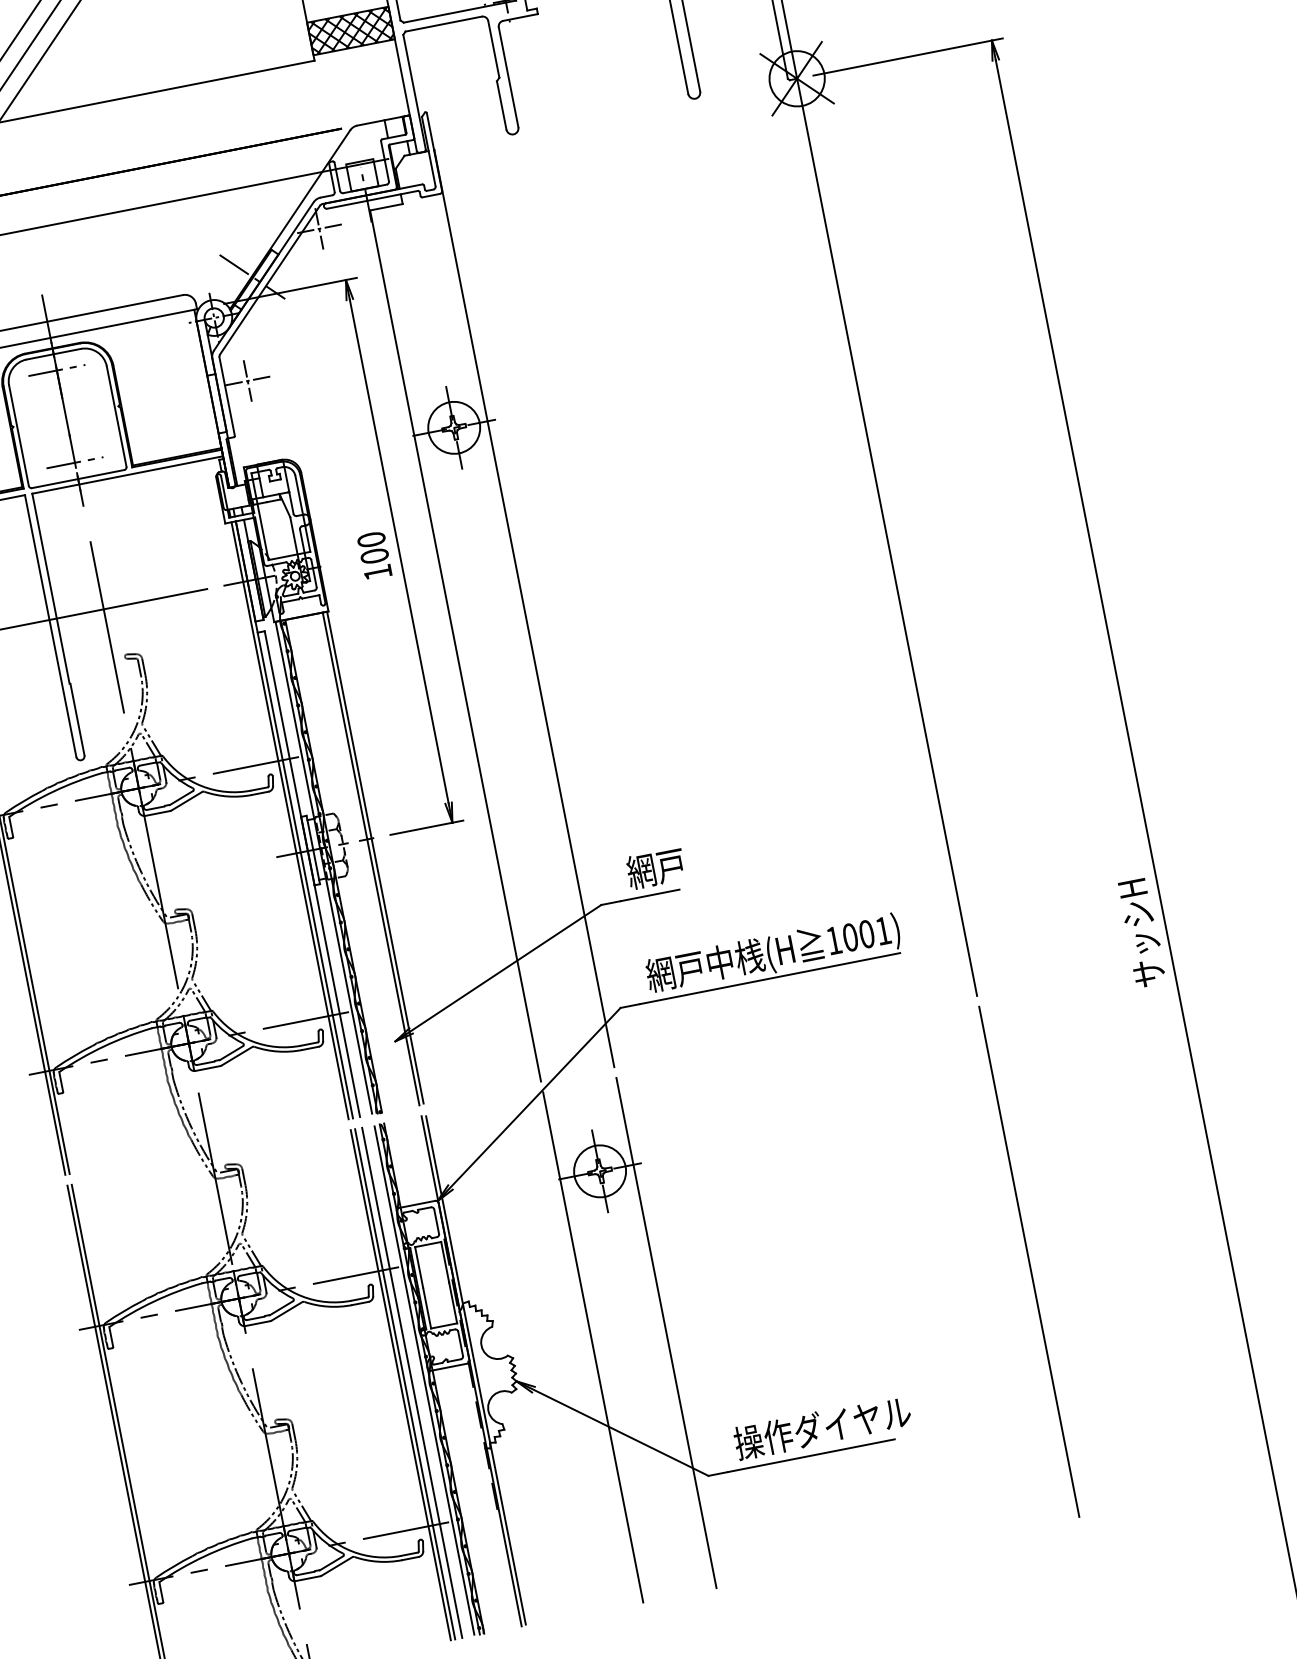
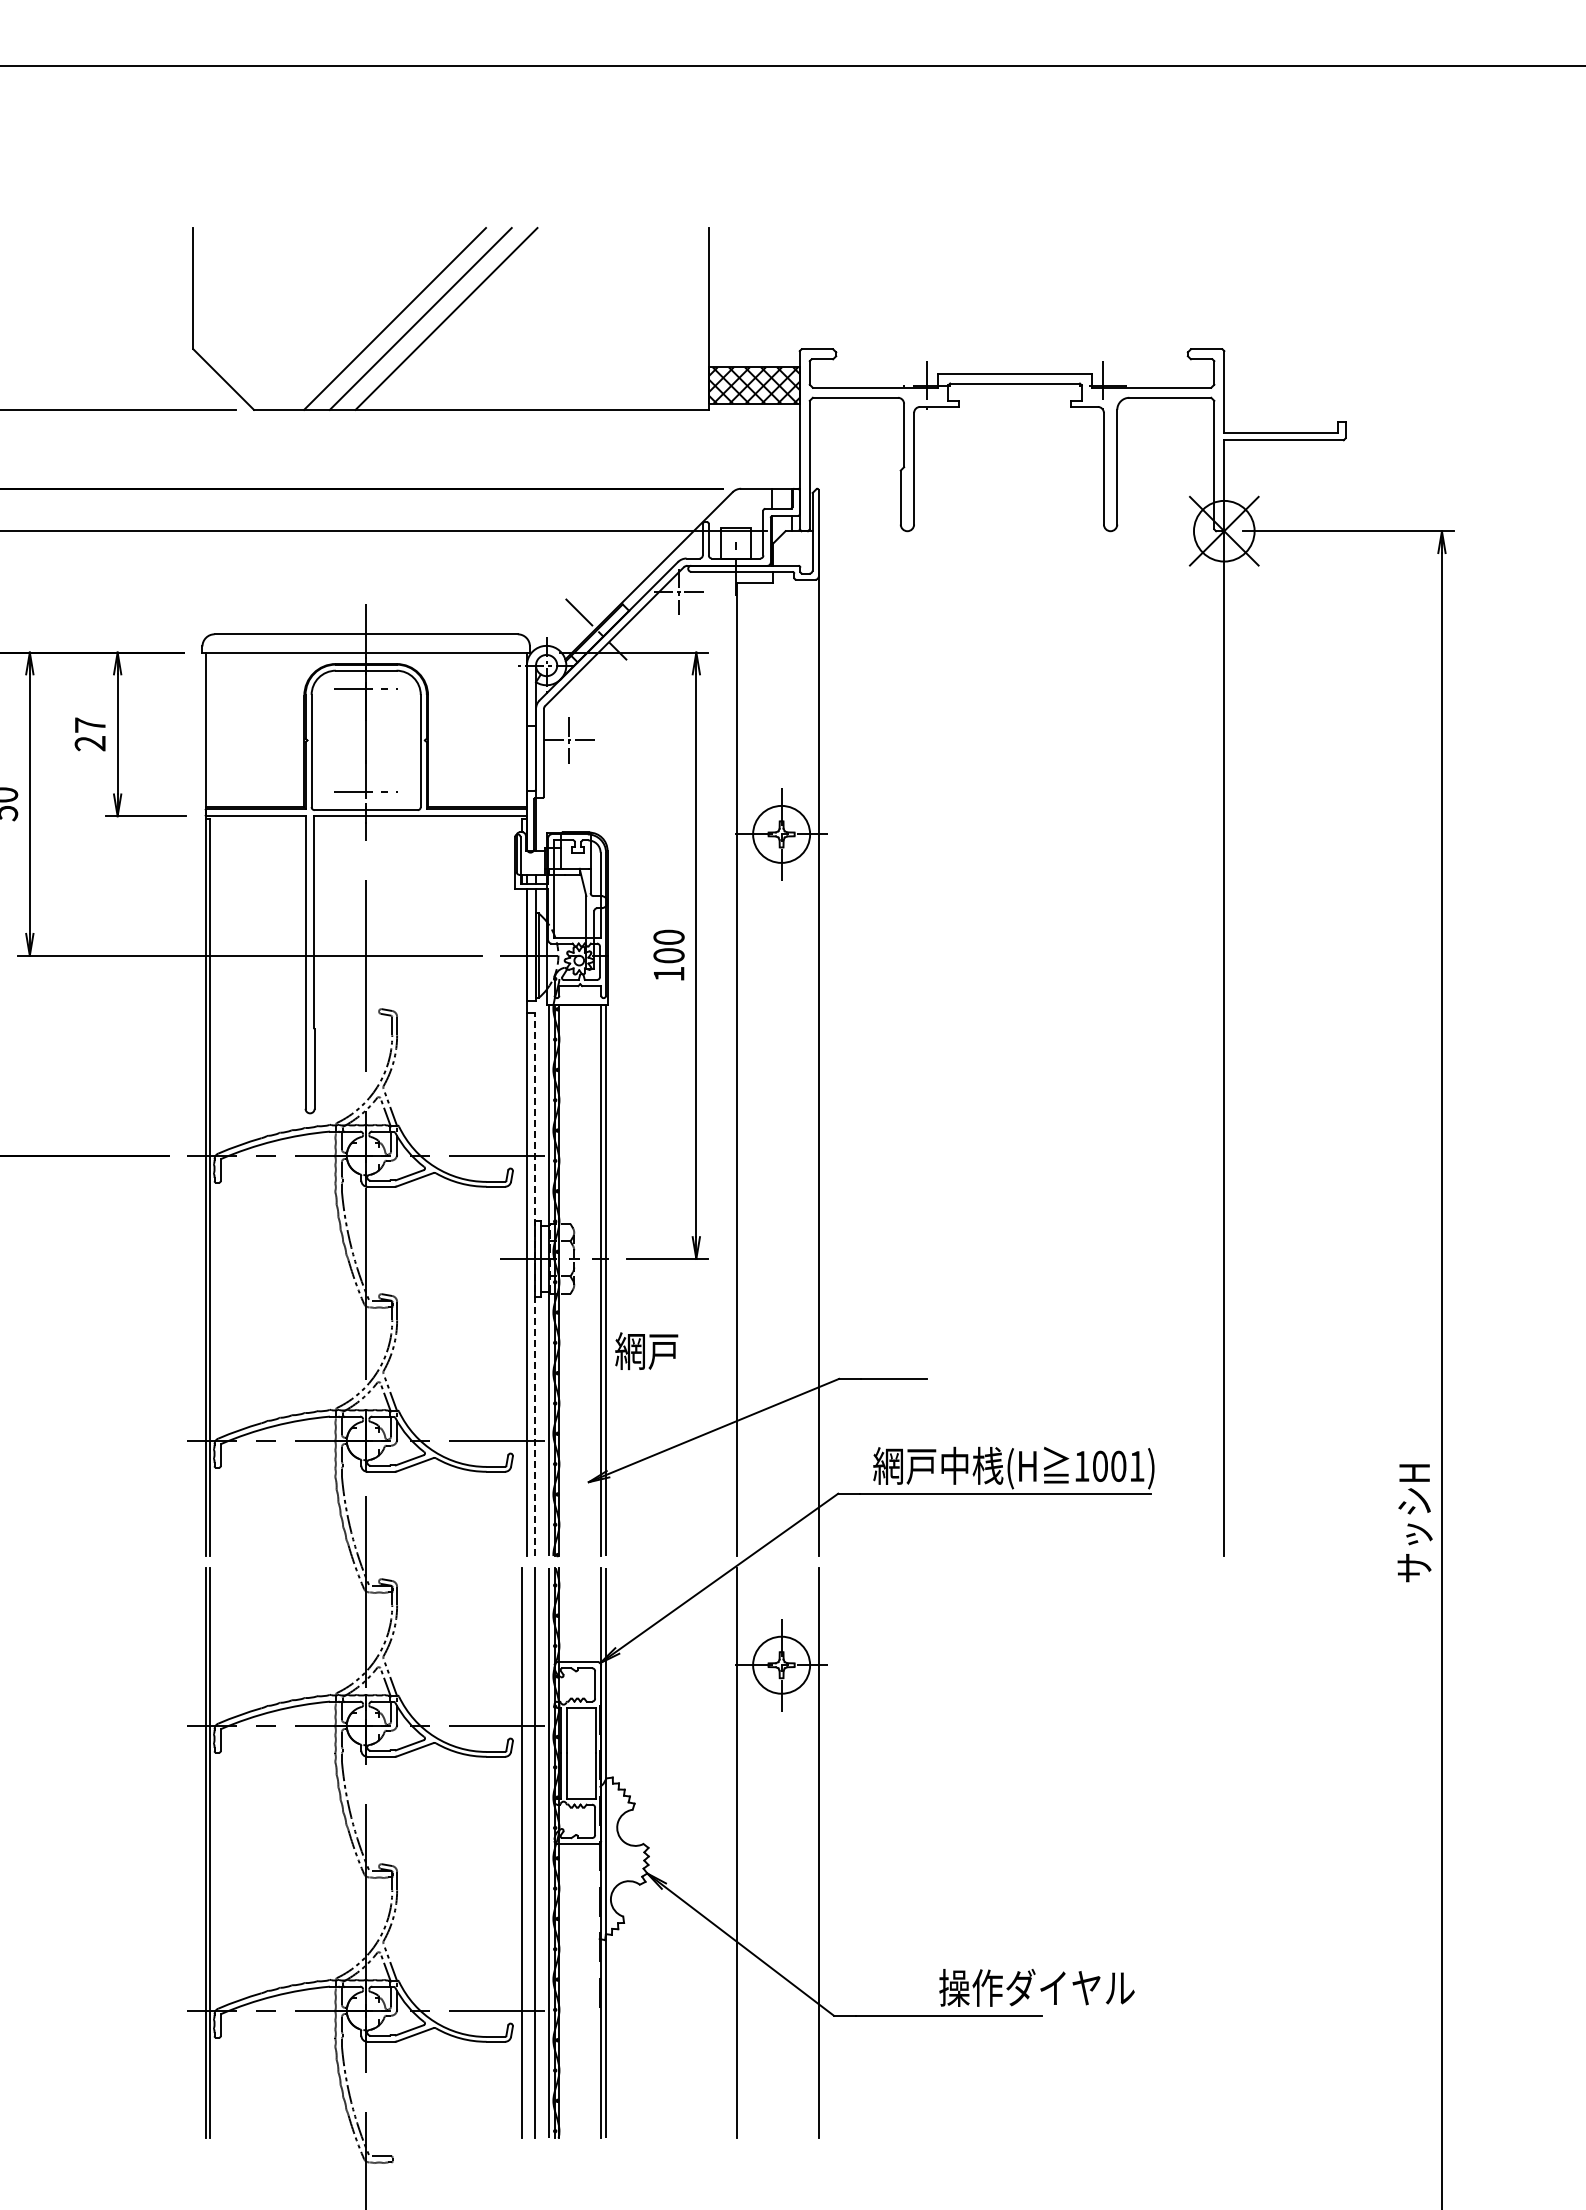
line: (290, 820) -> (522, 1222), removed
text: (655, 868) -> (646, 1351), moved
line: (312, 874) -> (534, 1284), solid -> dashed
line: (1028, 1261) -> (1223, 1852), removed
line: (404, 1384) -> (526, 1853), removed
text: (822, 1427) -> (1036, 1987), moved

